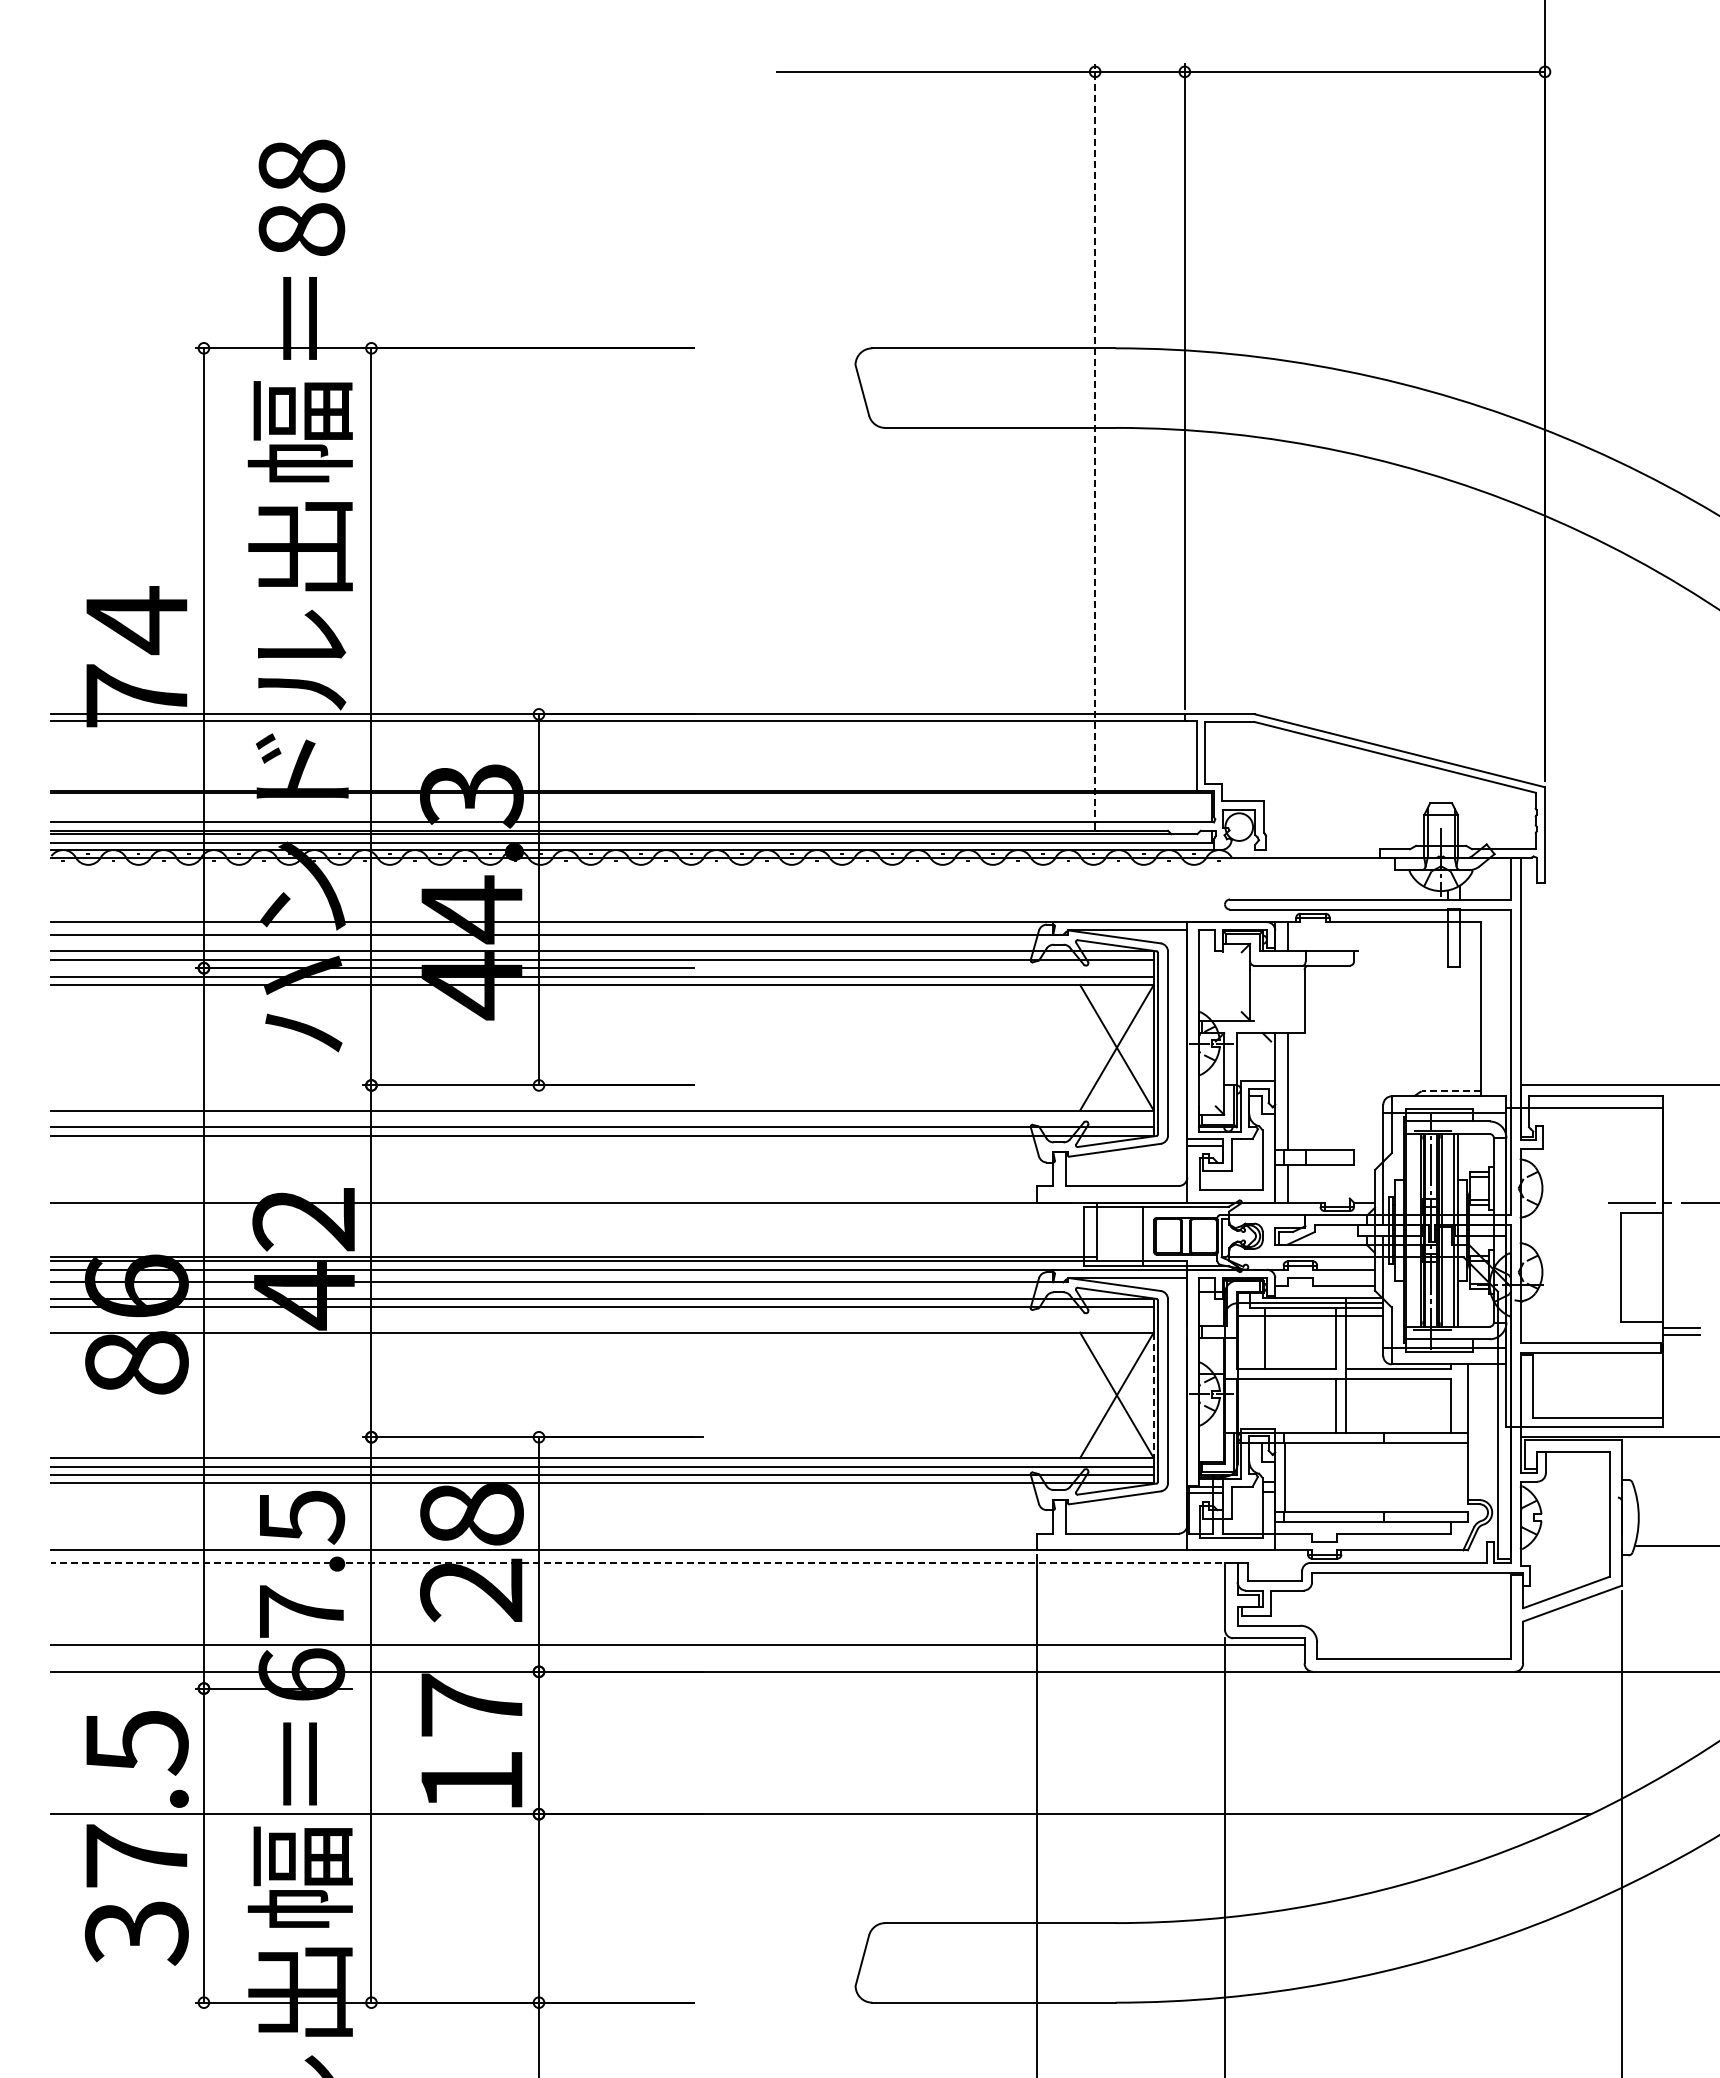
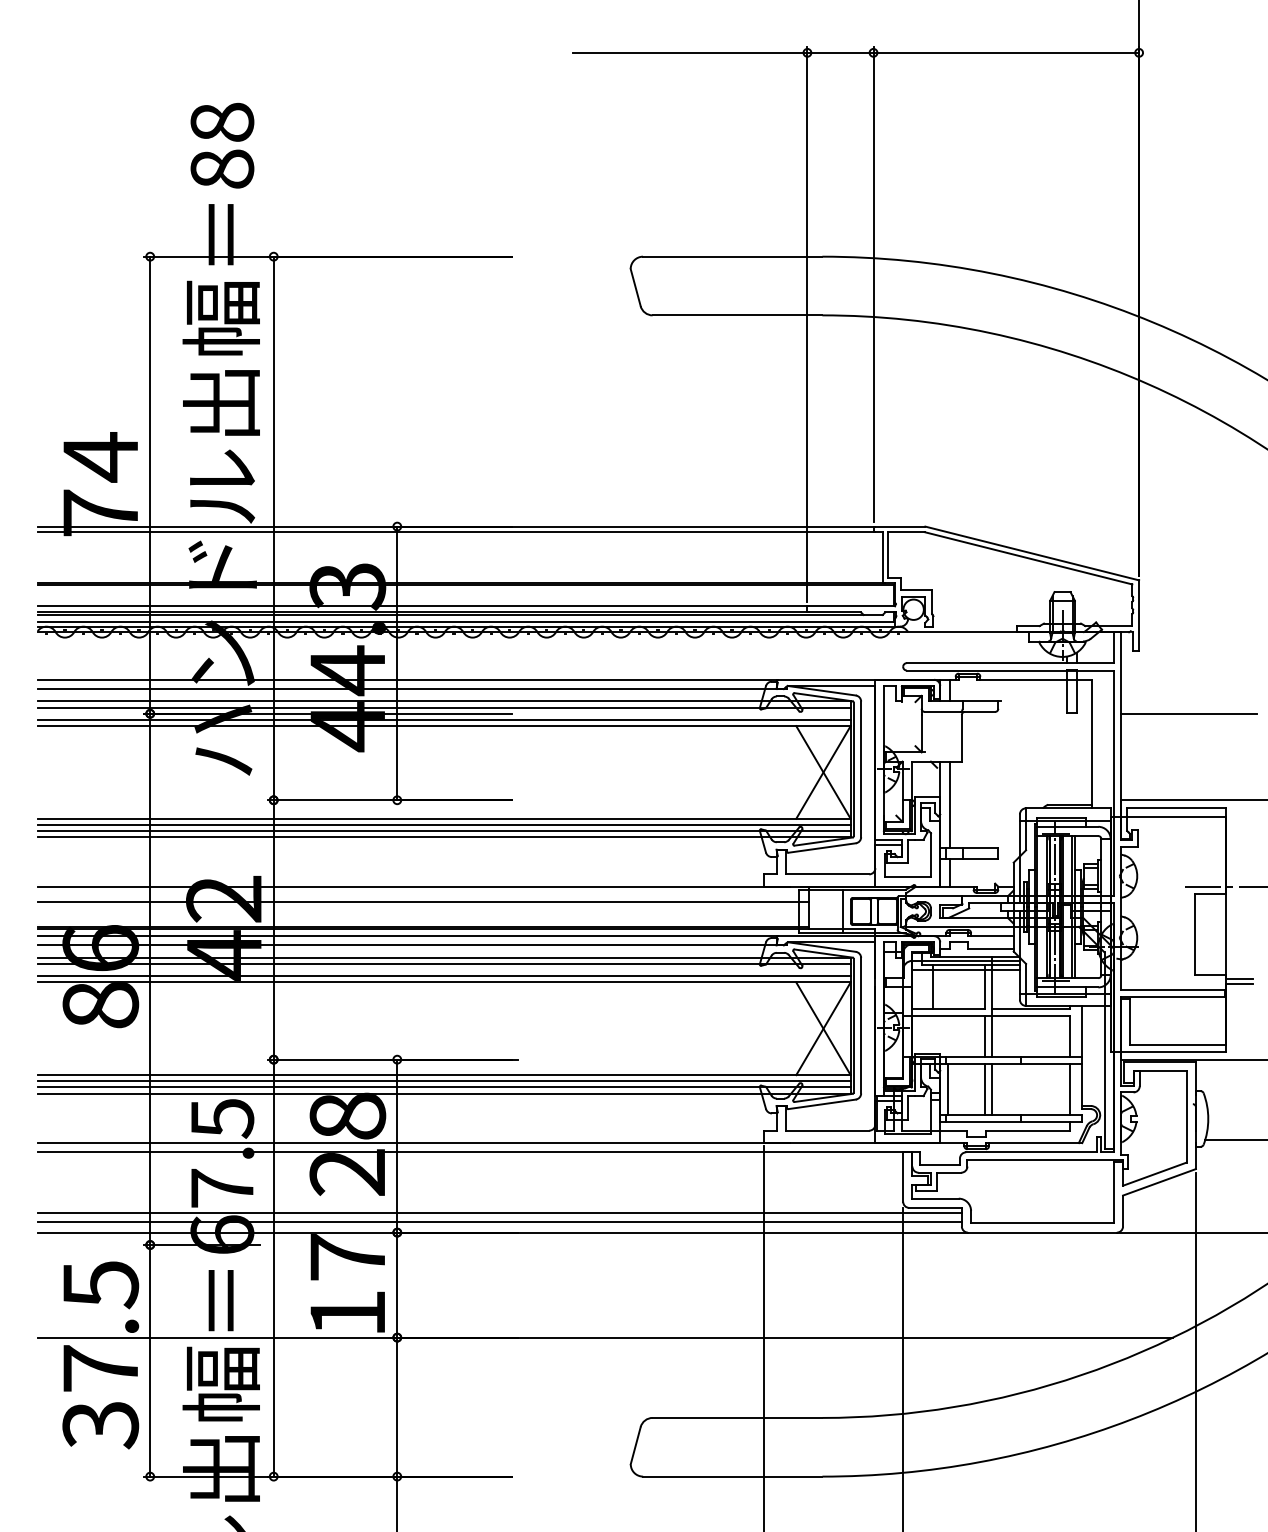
line: (1095, 440) -> (807, 324), dashed -> solid
line: (1612, 968) -> (1188, 714), added
line: (1450, 1091) -> (1069, 804), dashed -> solid
line: (602, 1118) -> (444, 824), added
line: (573, 1222) -> (422, 901), added
line: (602, 1324) -> (444, 976), added
line: (1153, 1395) -> (850, 1028), dashed -> solid
line: (1335, 1477) -> (984, 1089), added
line: (1345, 1477) -> (992, 1089), added
line: (1451, 1477) -> (1070, 1089), added
line: (642, 1562) -> (473, 1152), dashed -> solid
line: (677, 1657) -> (499, 1222), added

